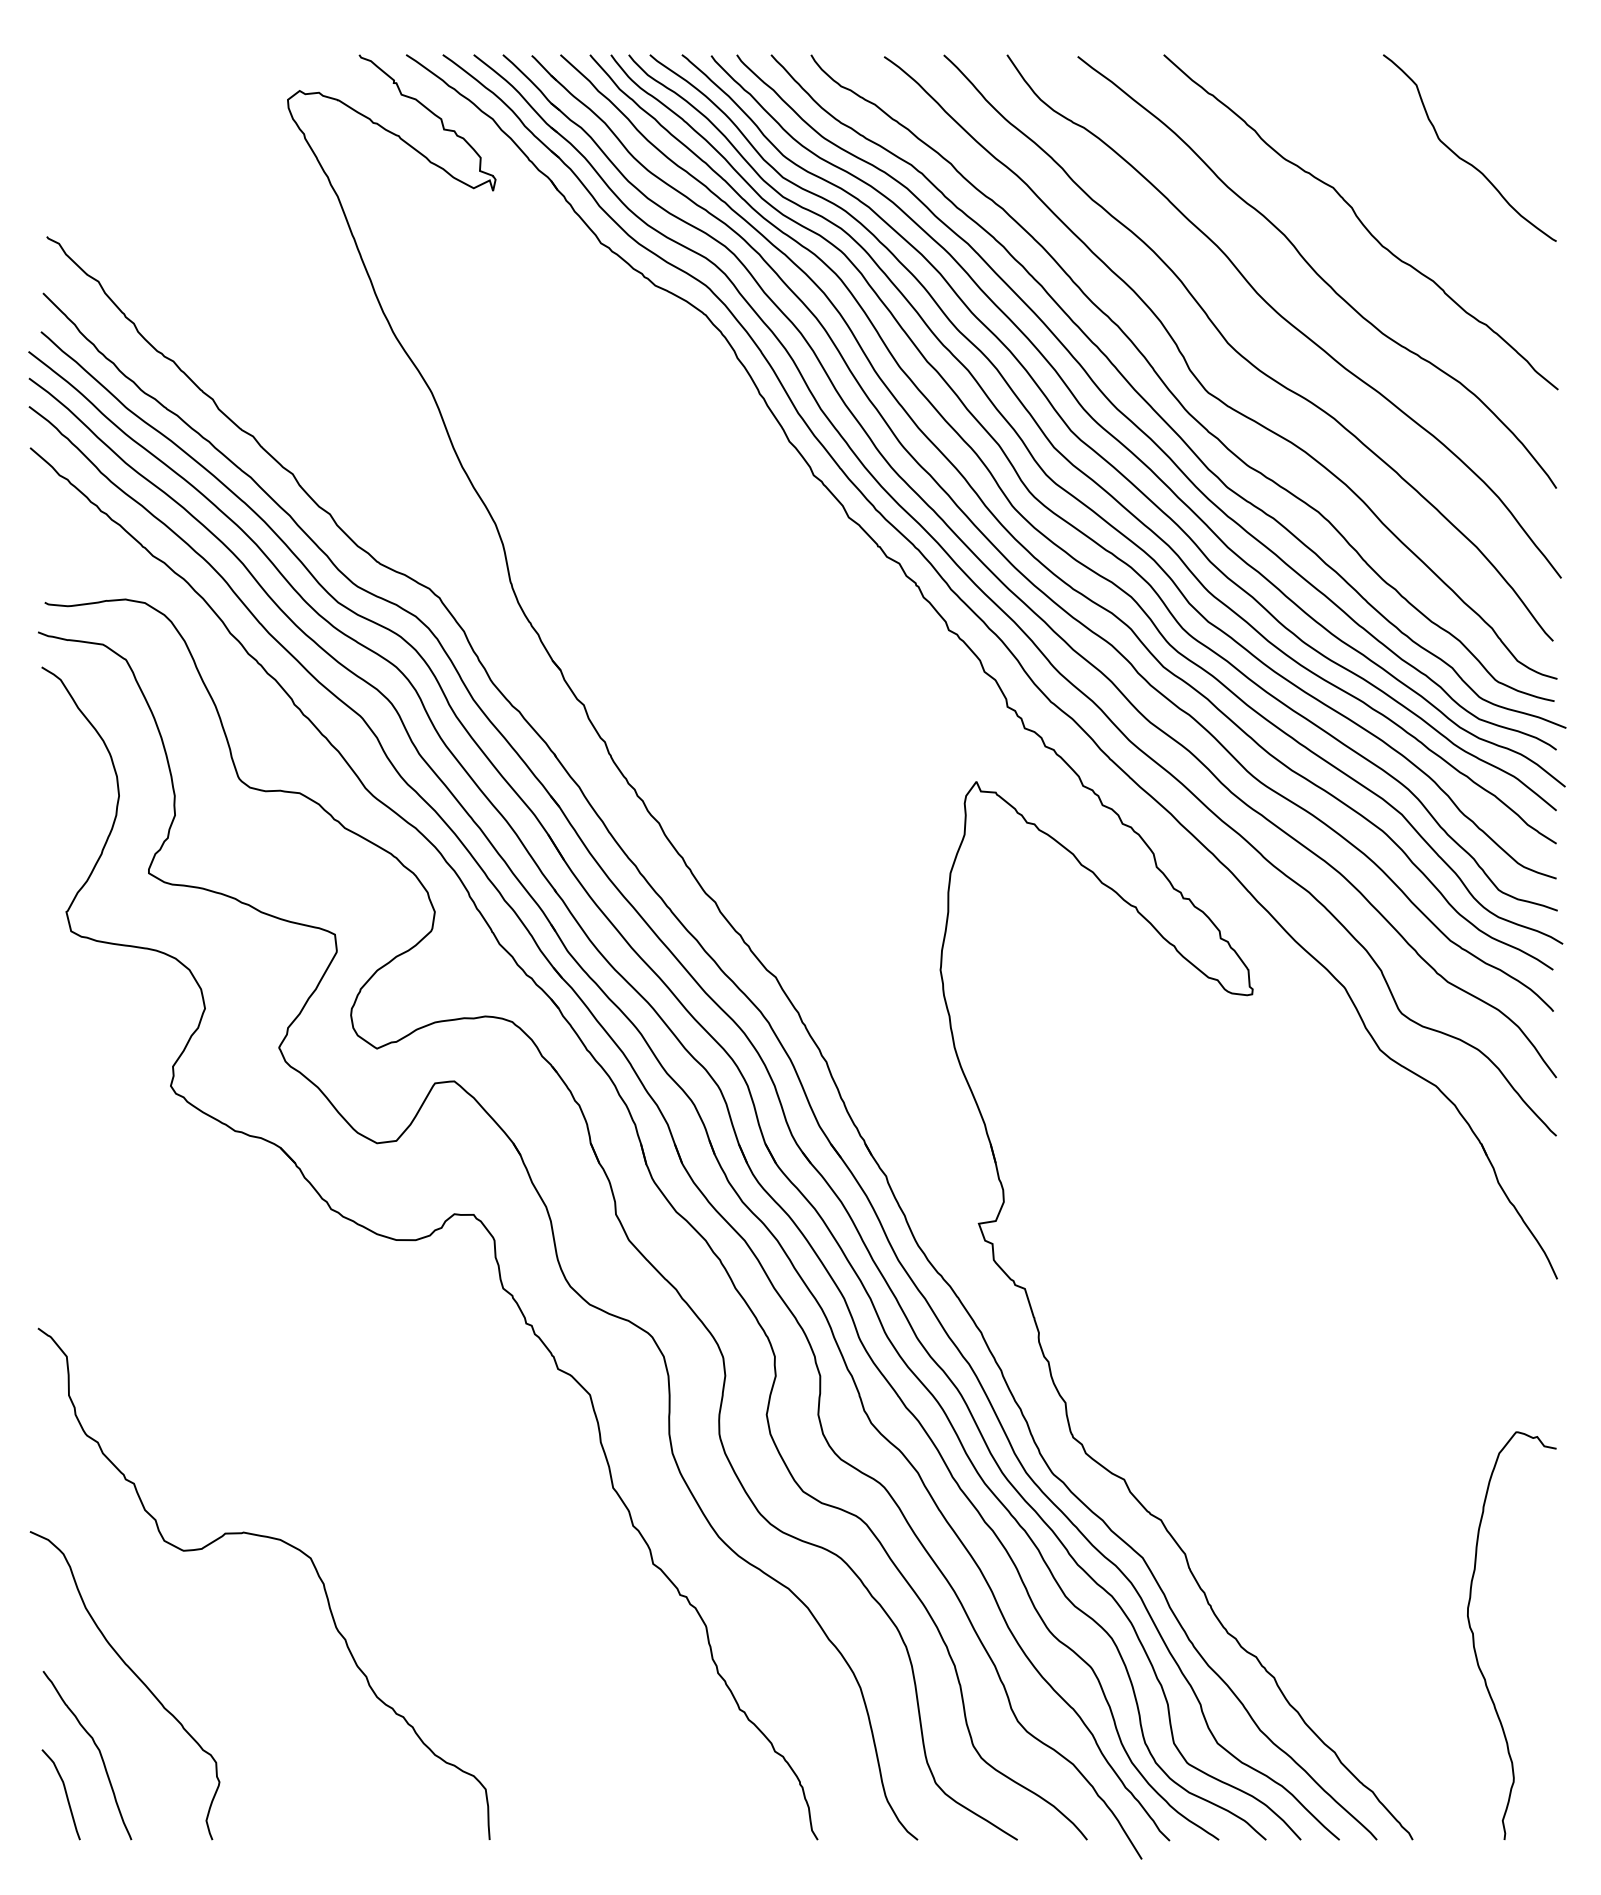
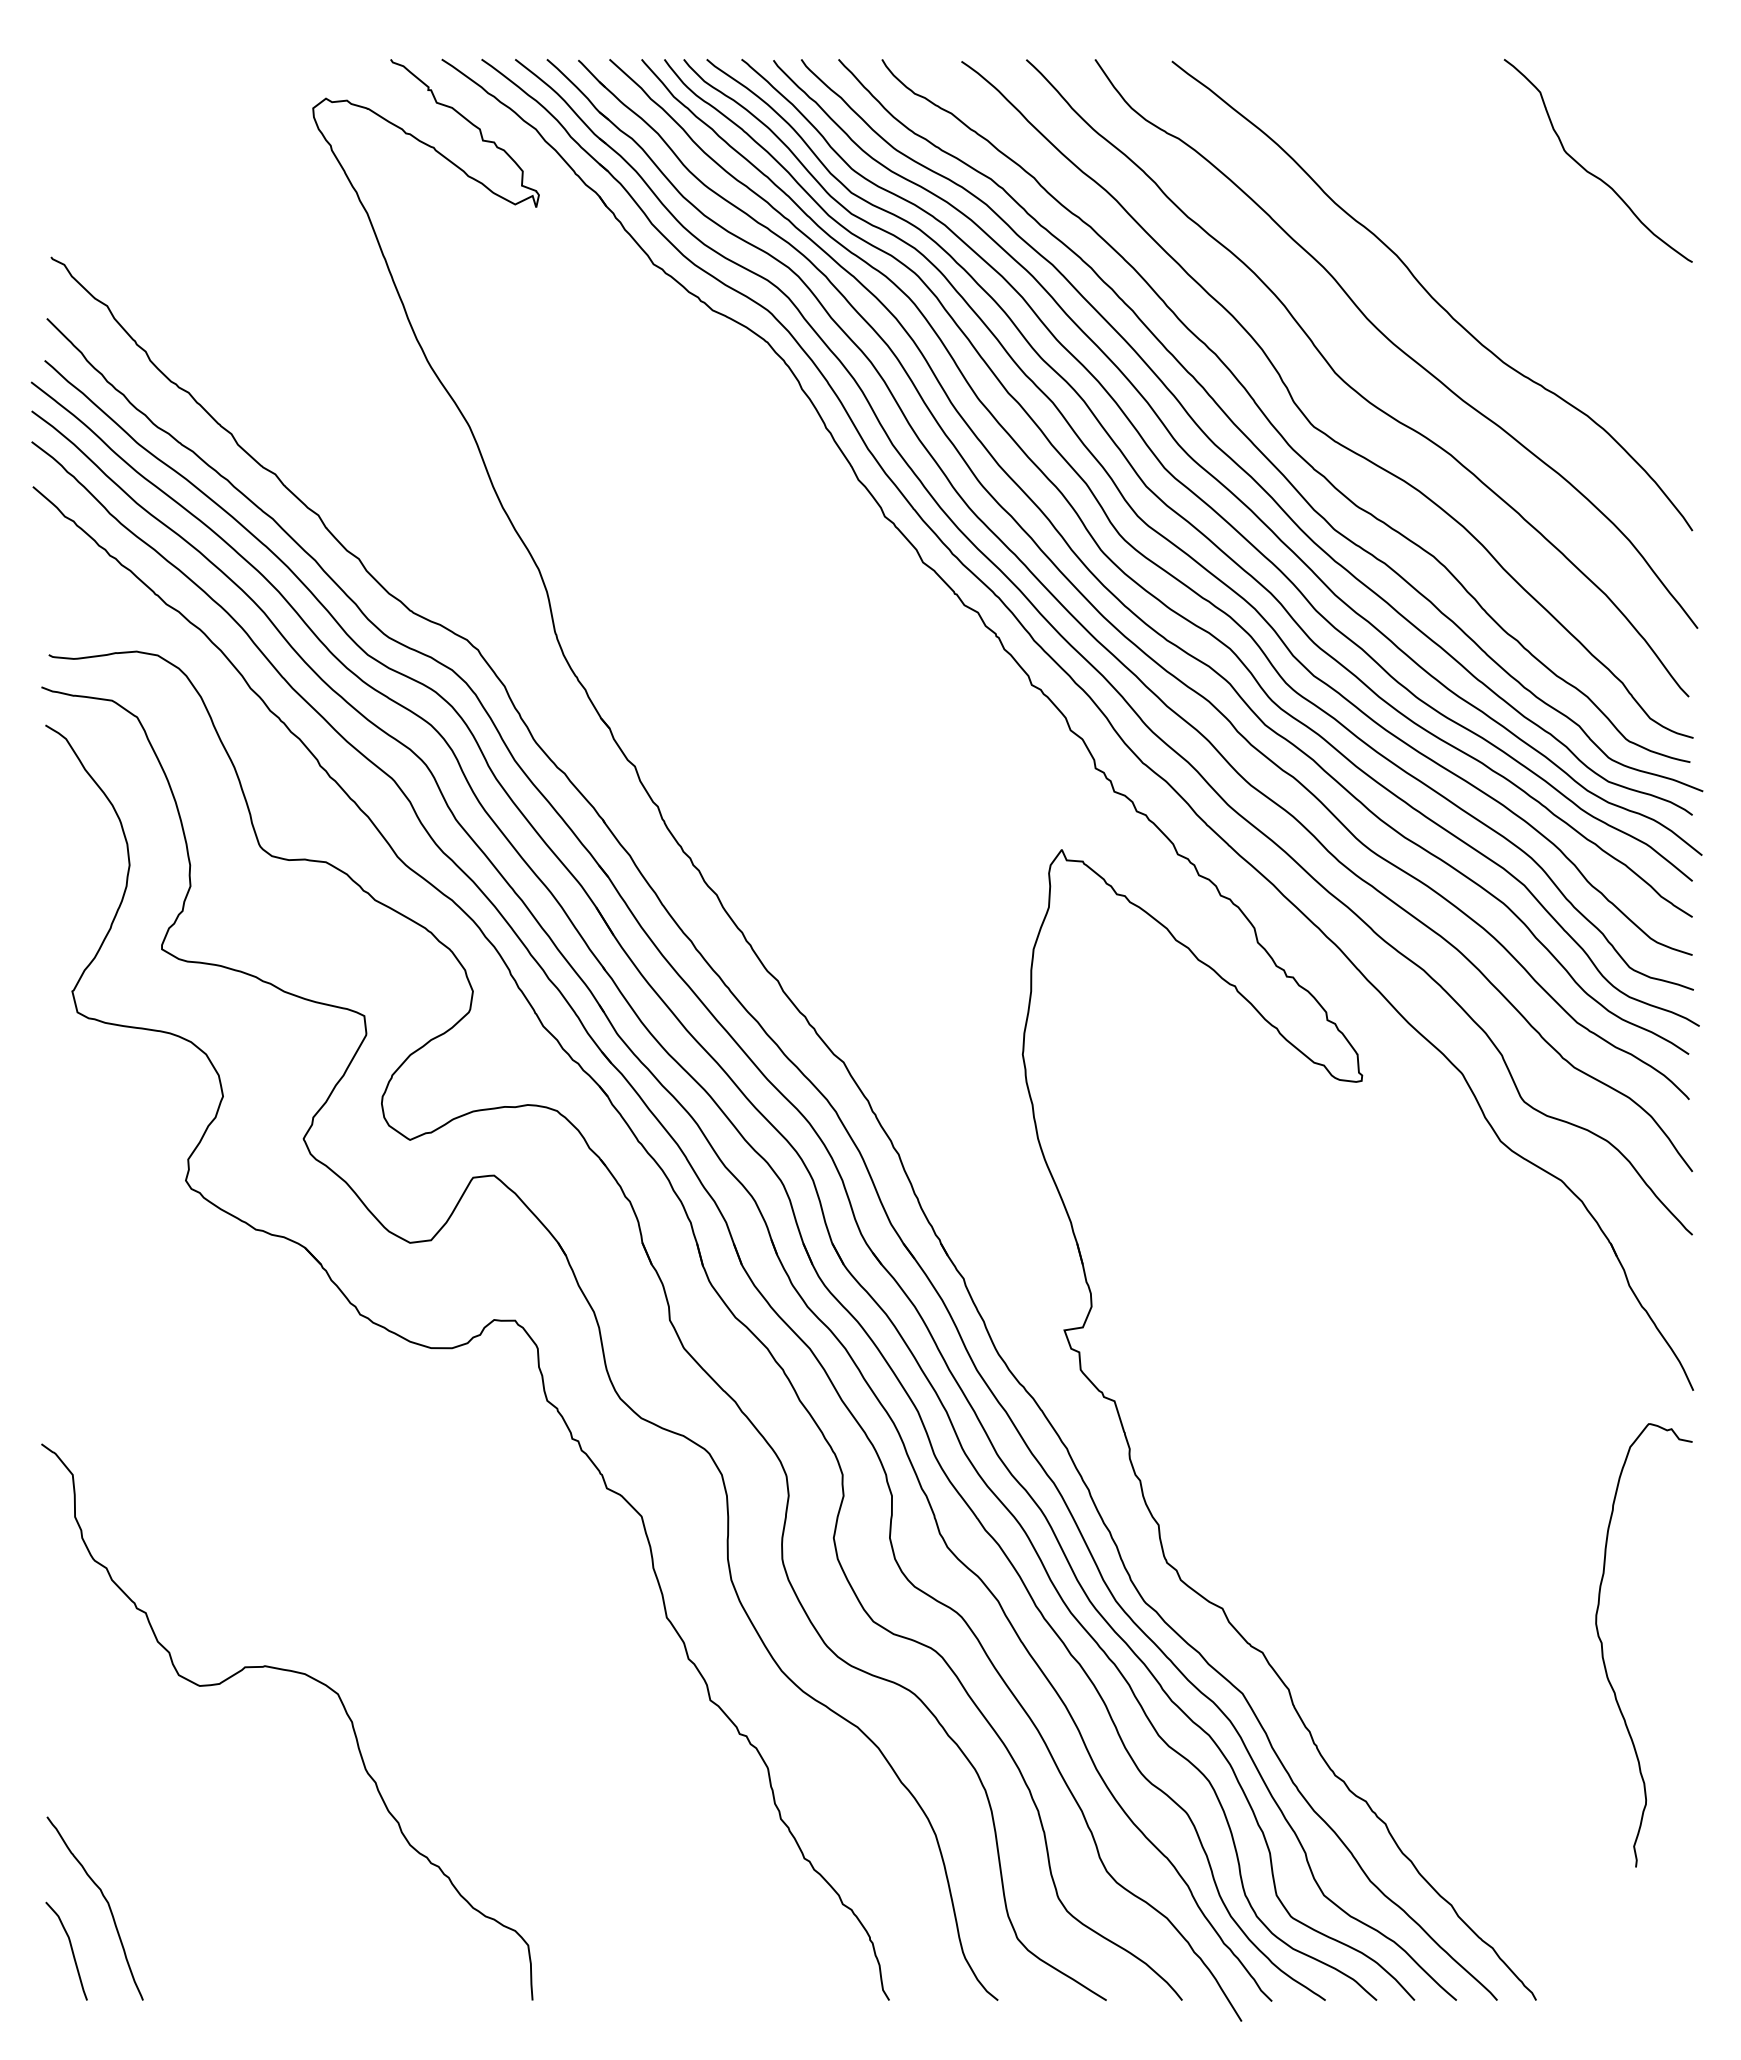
curve: (1360, 222) -> (1479, 241), removed
curve: (1474, 1639) -> (1603, 1649), moved
curve: (136, 1677) -> (148, 1823), removed

